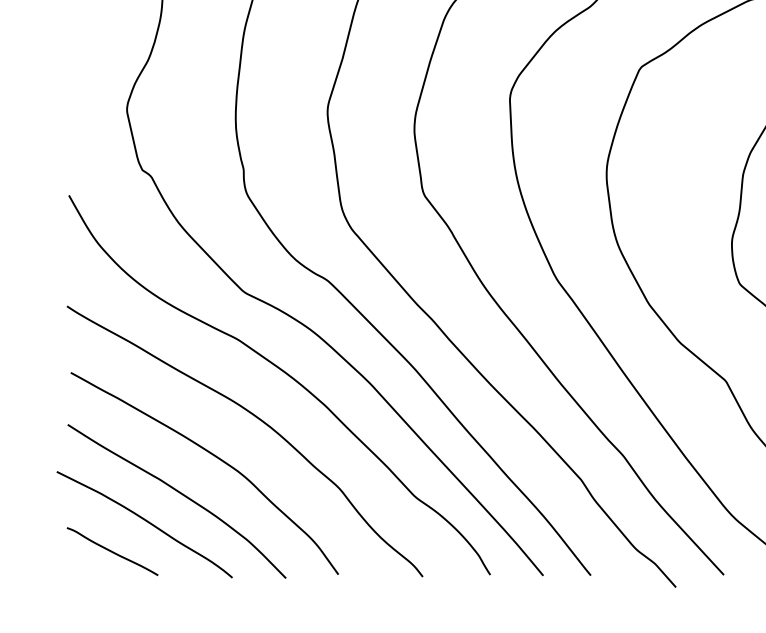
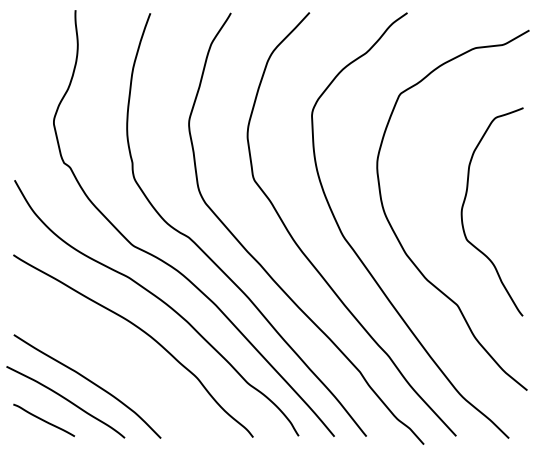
curve: (215, 458) -> (113, 357), removed

